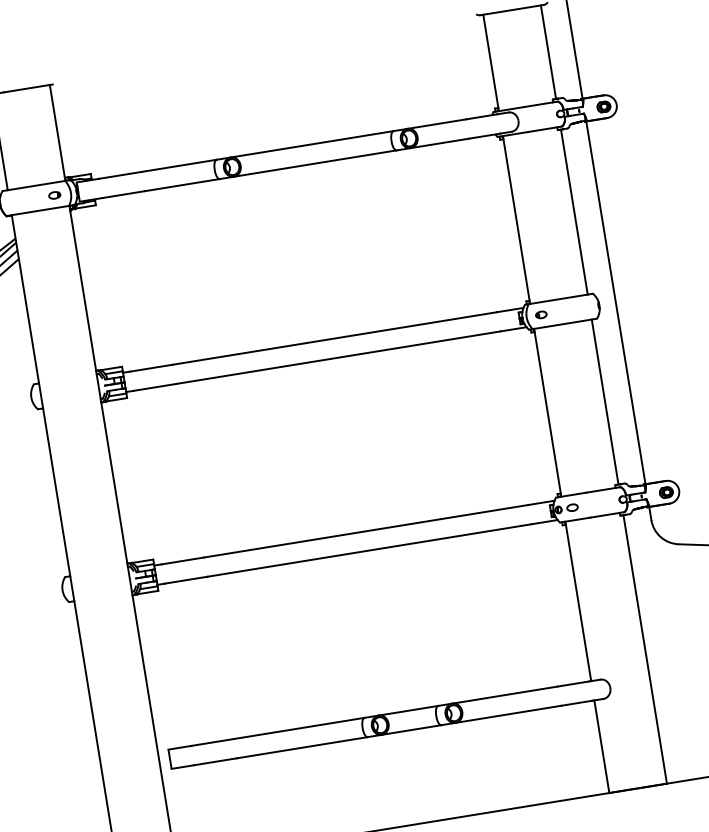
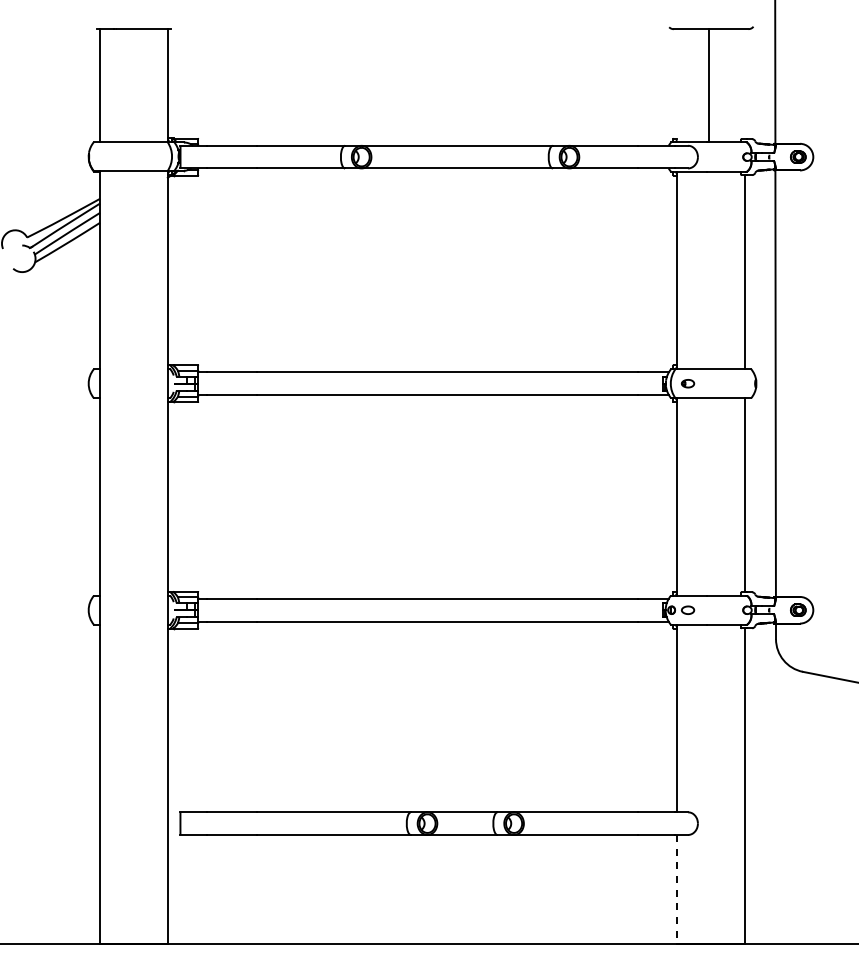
line: (548, 52) -> (744, 84), removed
line: (491, 62) -> (709, 85), moved
part: (54, 195) -> (152, 156), removed
line: (602, 746) -> (677, 889), solid -> dashed

